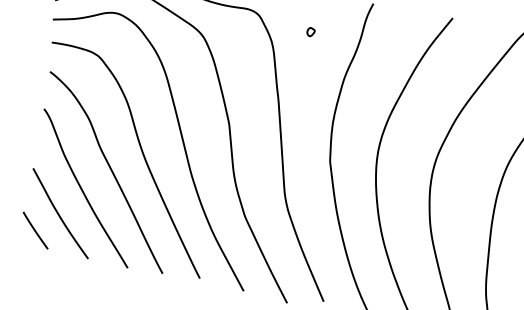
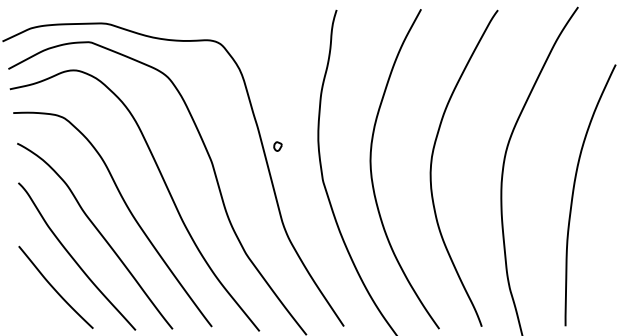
part: (310, 32) -> (277, 146), moved
line: (35, 230) -> (33, 309), removed

